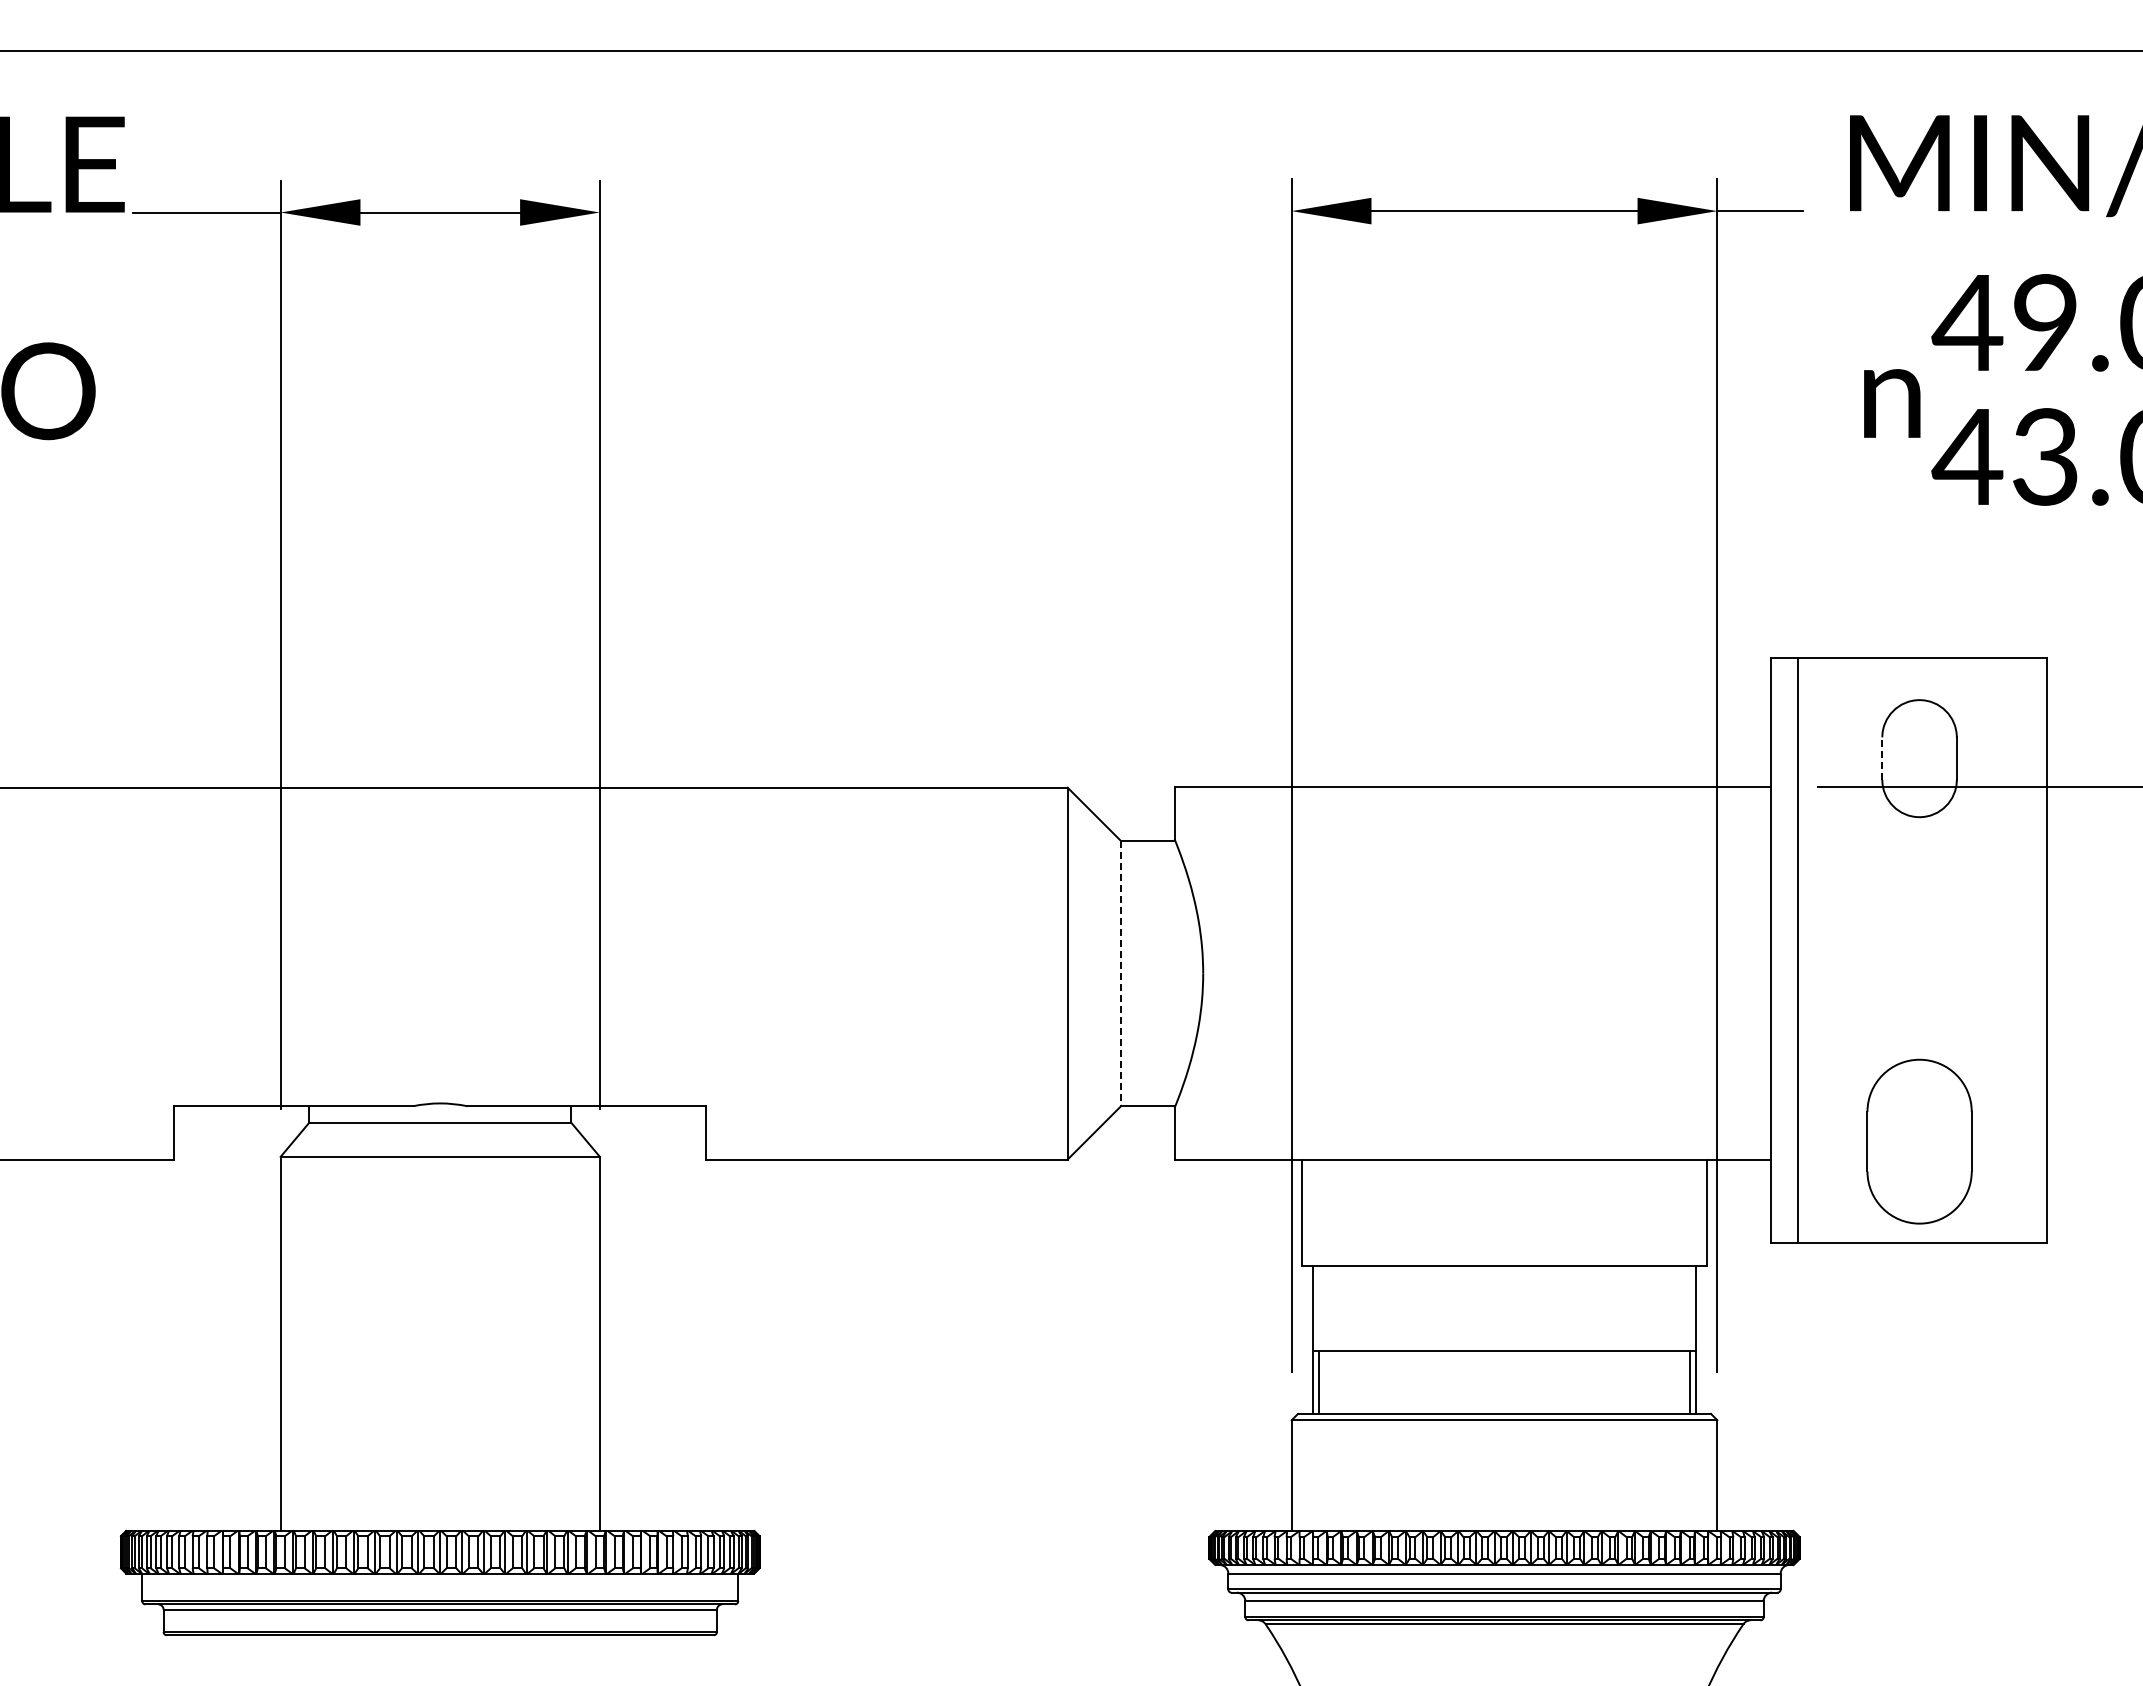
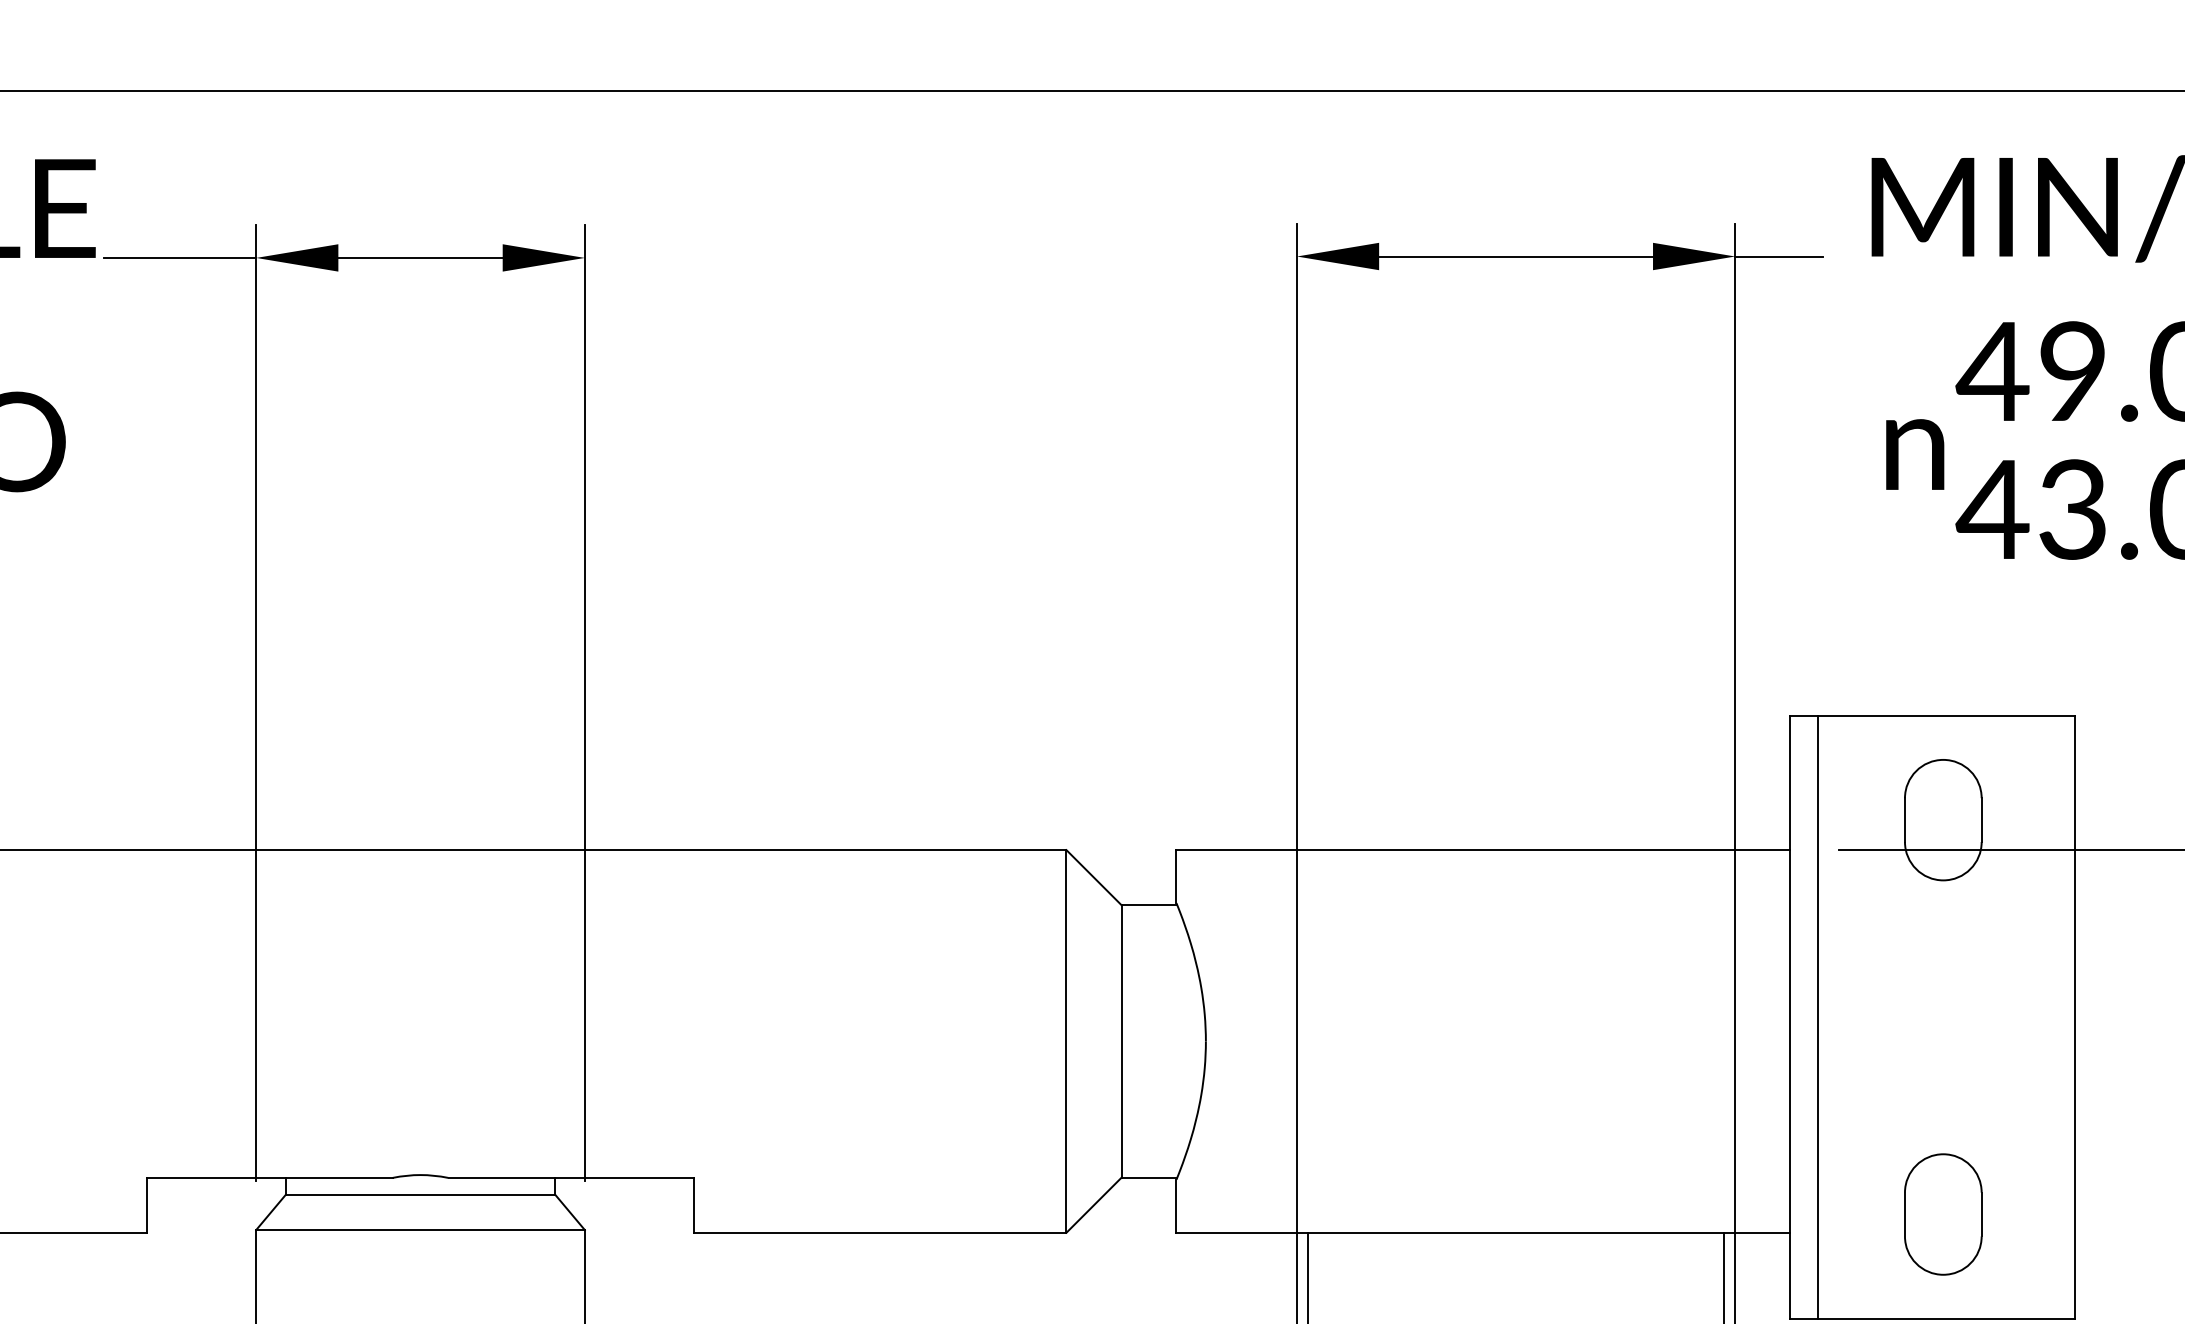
line: (1882, 758) -> (1905, 819), dashed -> solid
line: (1121, 974) -> (1121, 1042), dashed -> solid
part: (1919, 1141) -> (1943, 1214), size x0.71

